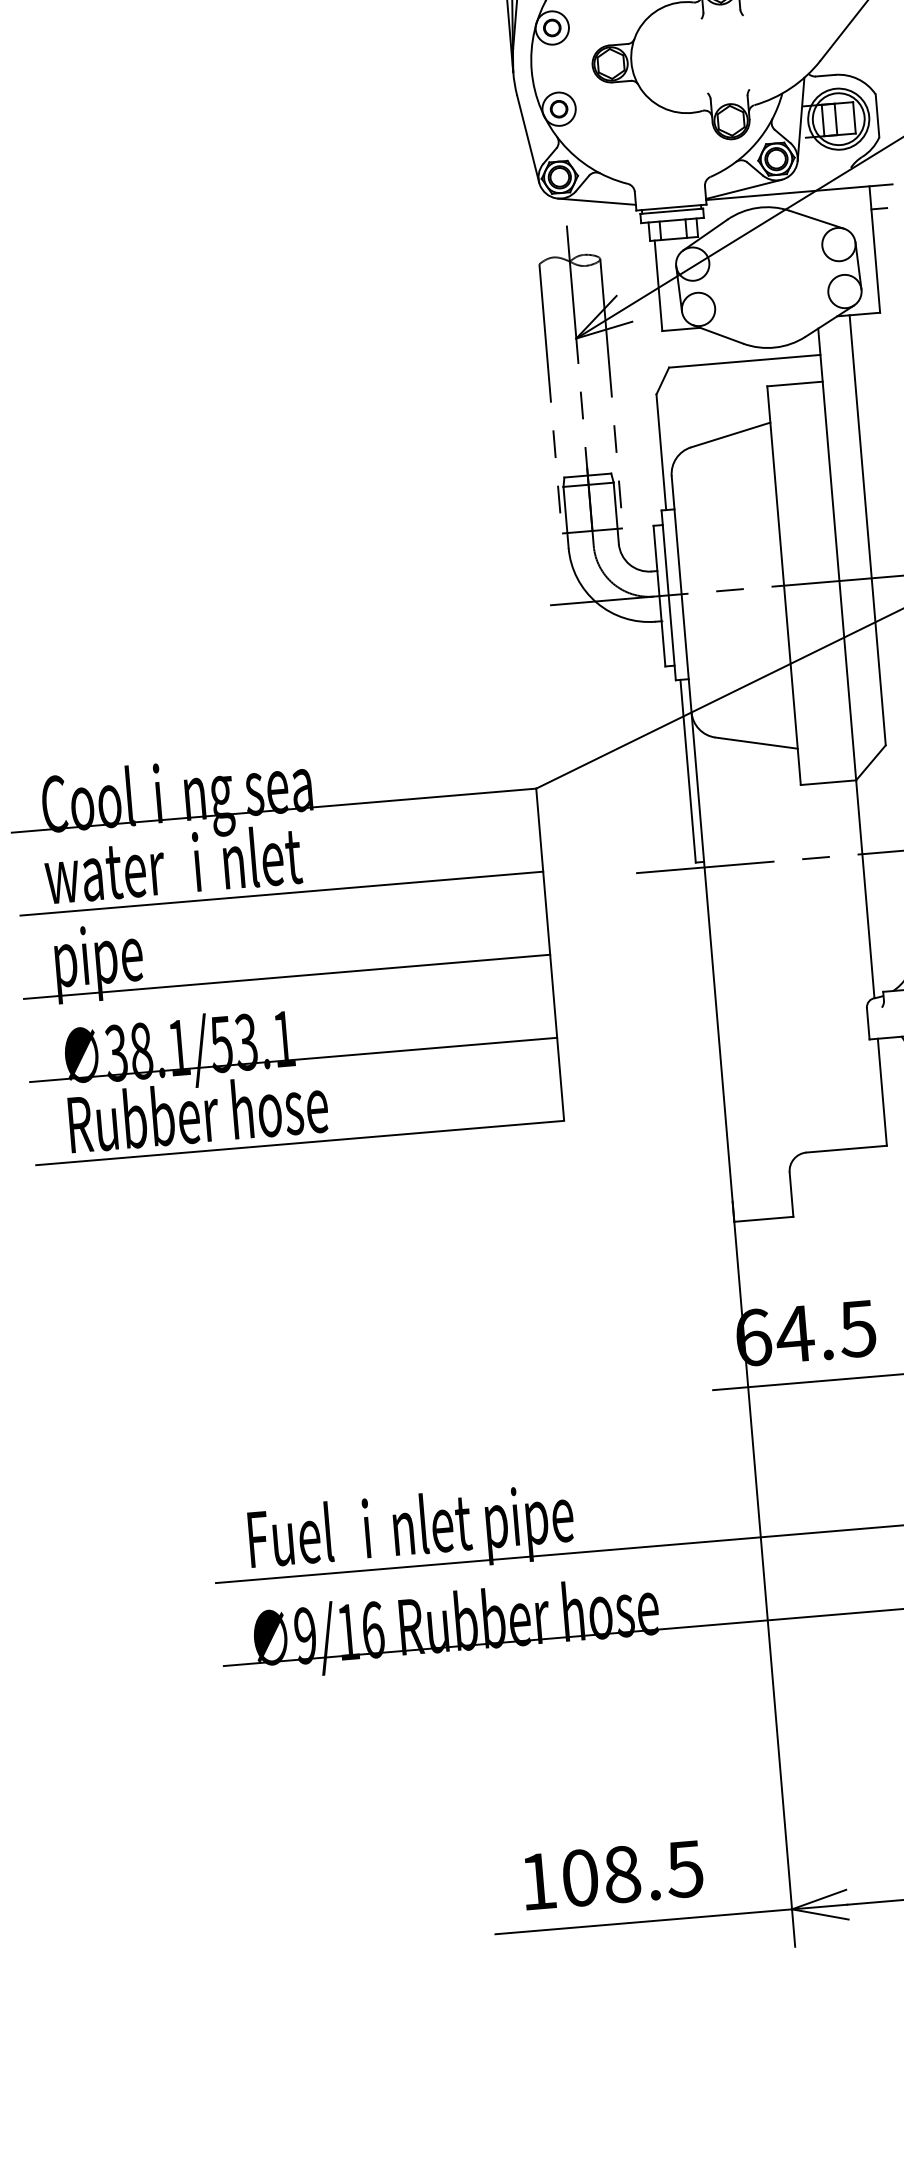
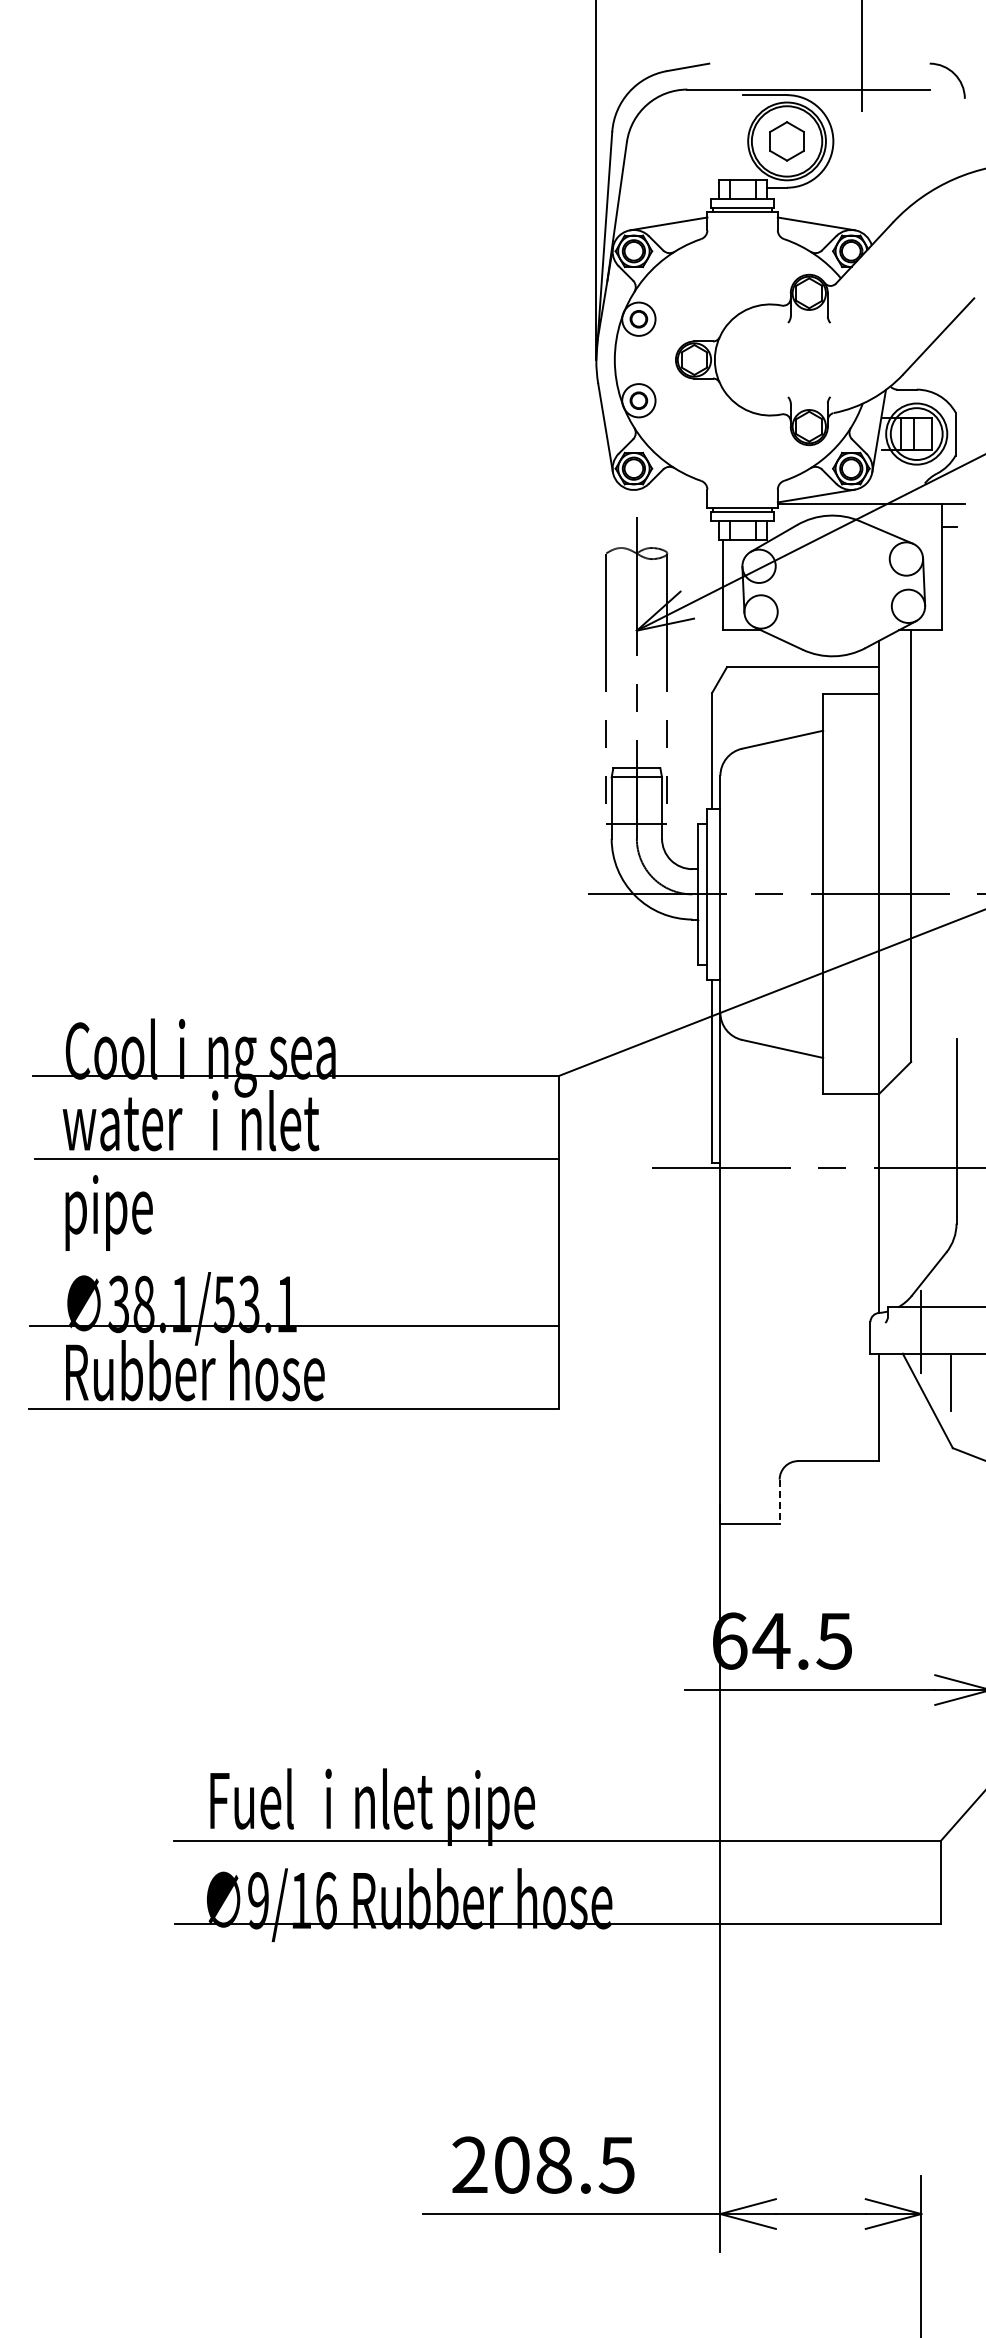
line: (596, 201) -> (668, 495), removed
line: (287, 976) -> (295, 1242), removed
line: (791, 1195) -> (779, 1502), solid -> dashed
text: (537, 1880) -> (469, 2164), 108.5 -> 208.5

